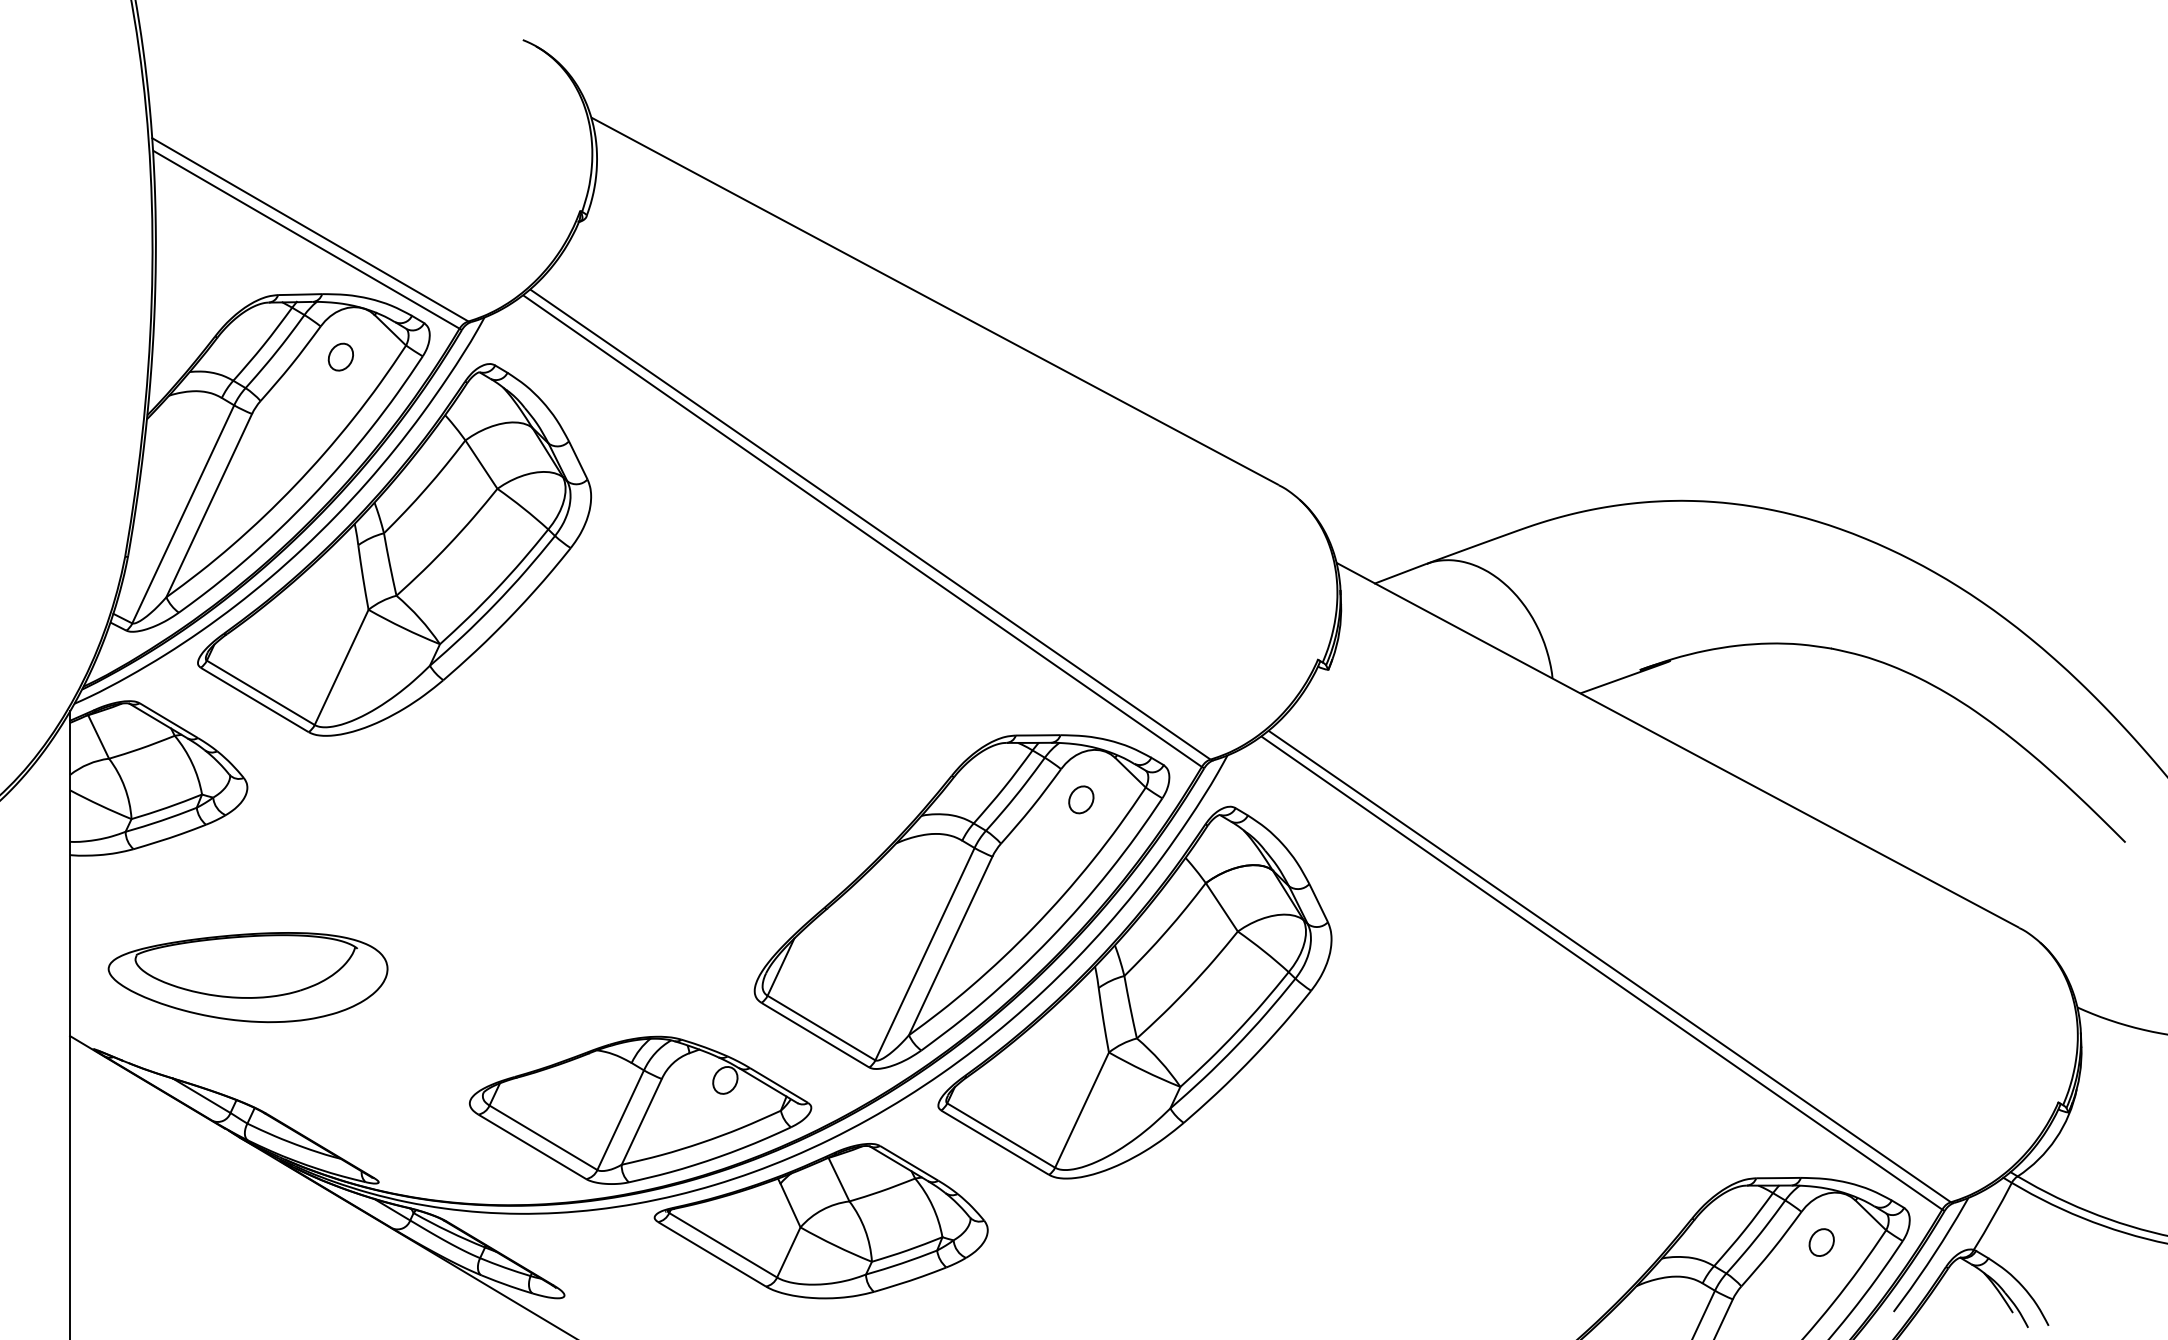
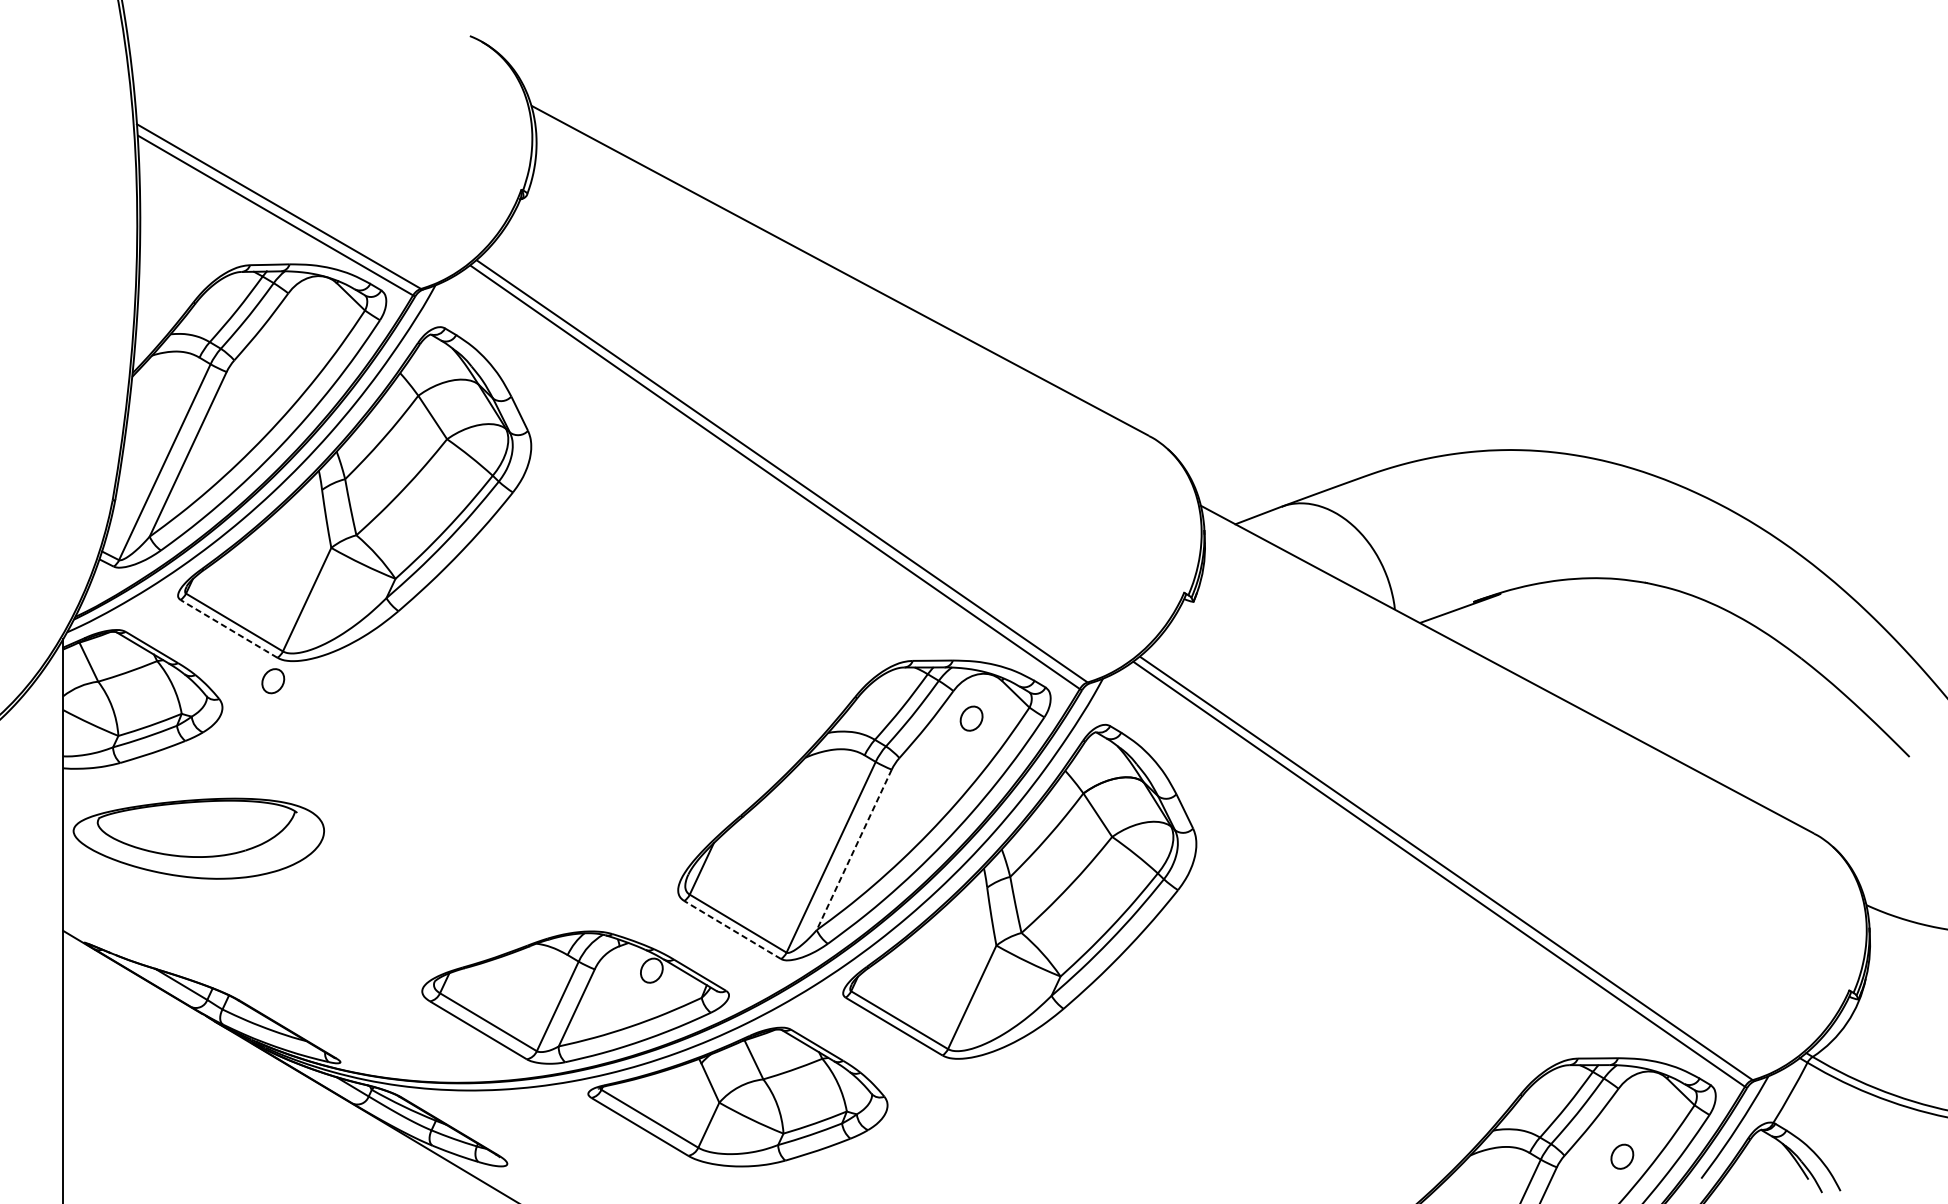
part: (340, 356) -> (272, 680), moved
line: (254, 699) -> (228, 628), solid -> dashed
line: (950, 945) -> (854, 849), solid -> dashed
part: (247, 977) -> (198, 838), moved
line: (815, 1035) -> (732, 930), solid -> dashed
part: (1821, 1242) -> (1622, 1156), moved

